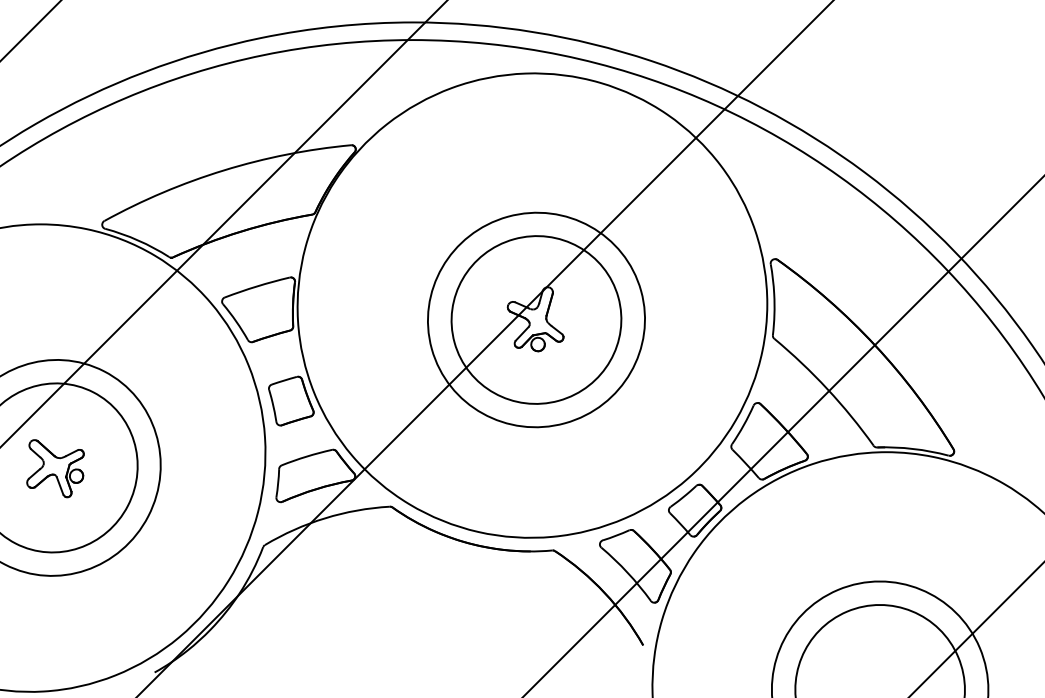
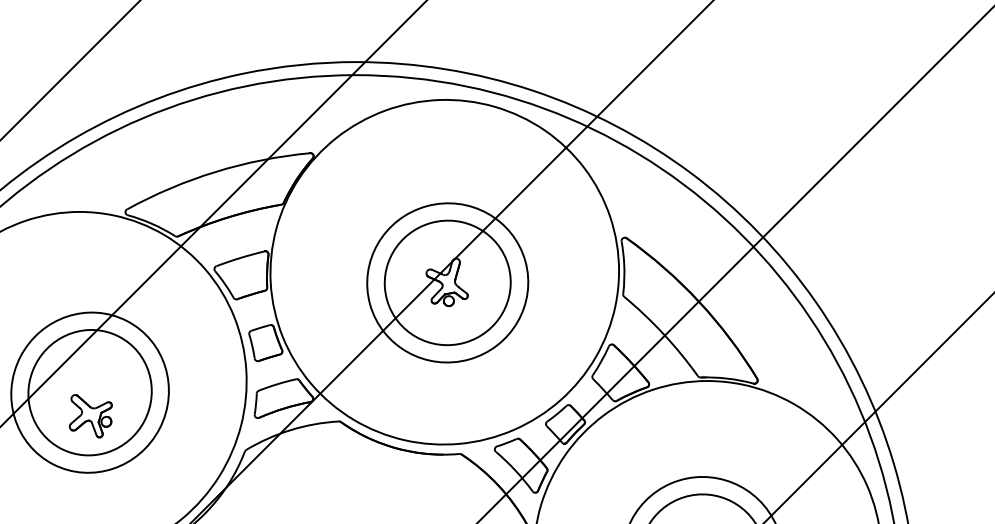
part: (55, 469) -> (90, 416), moved

